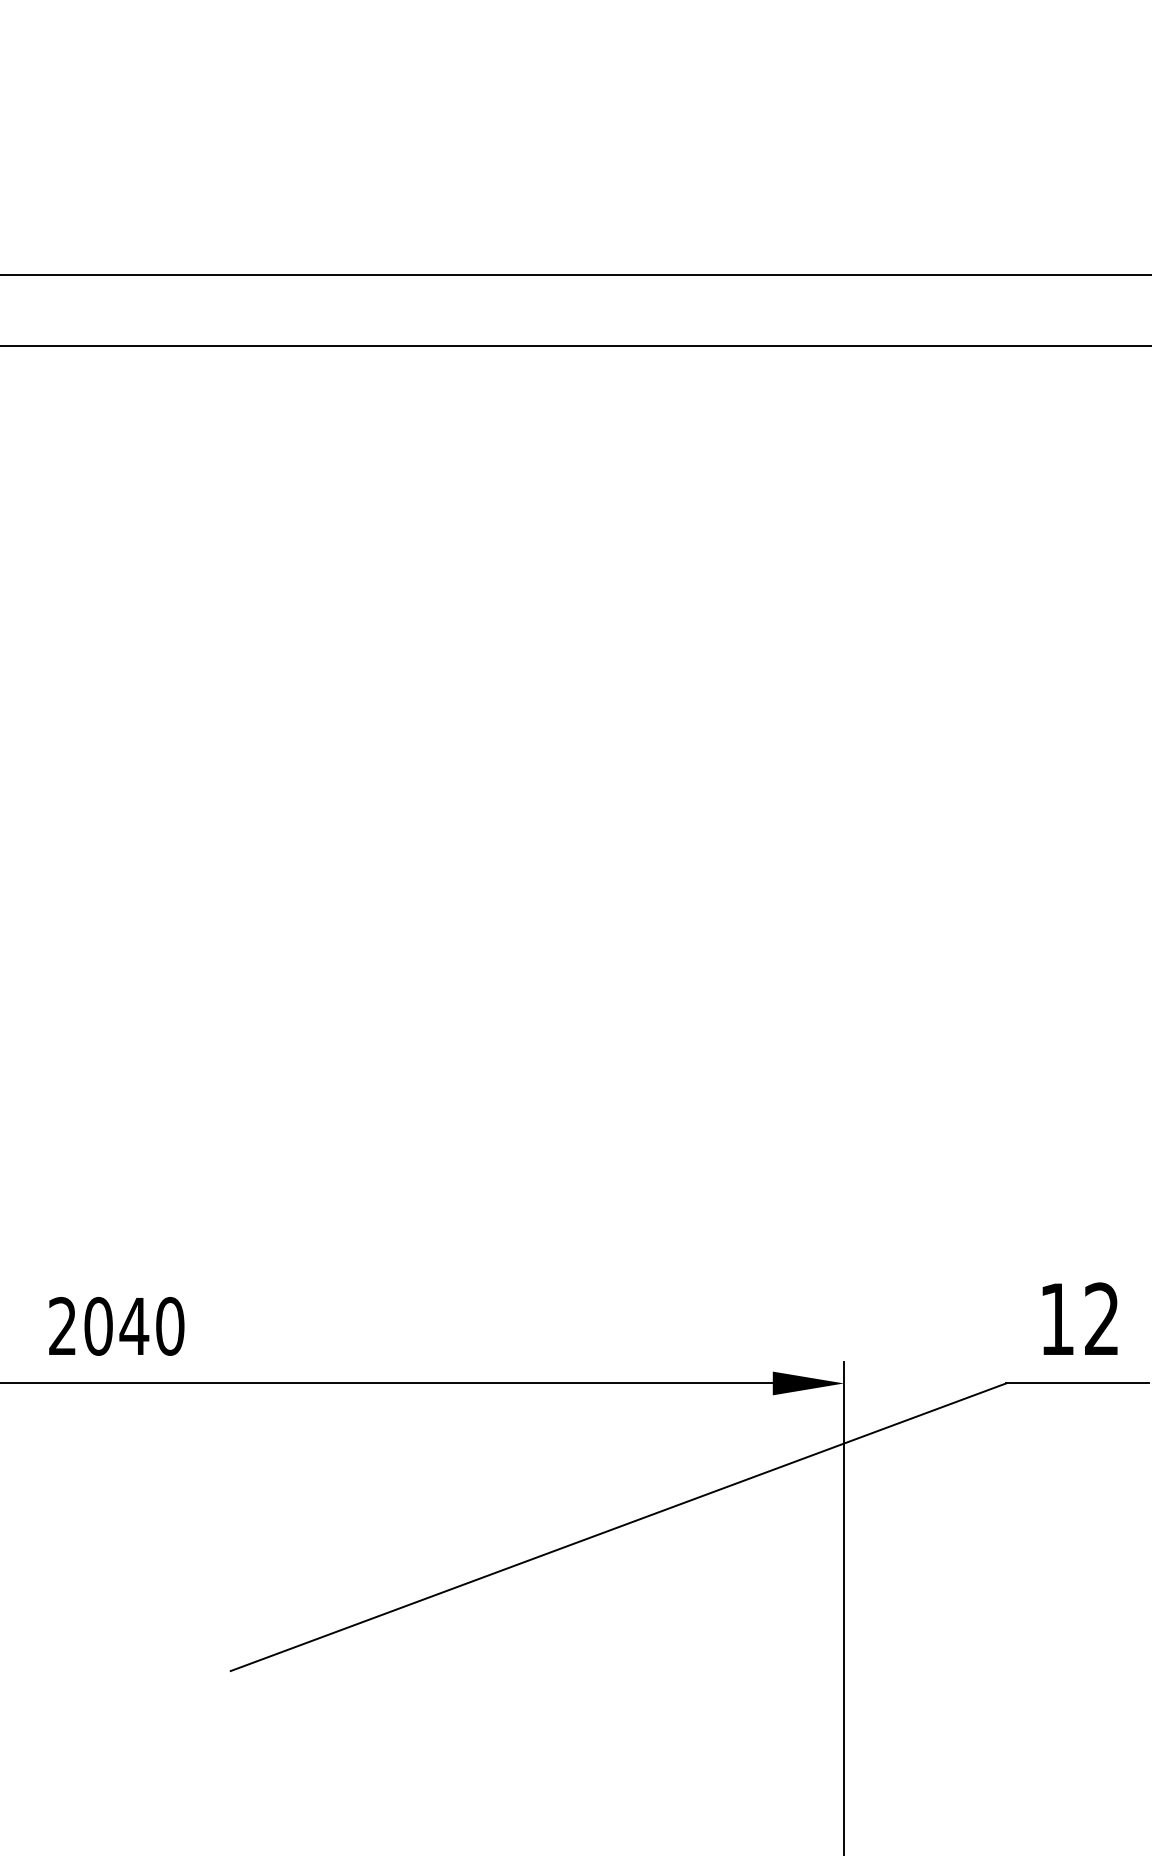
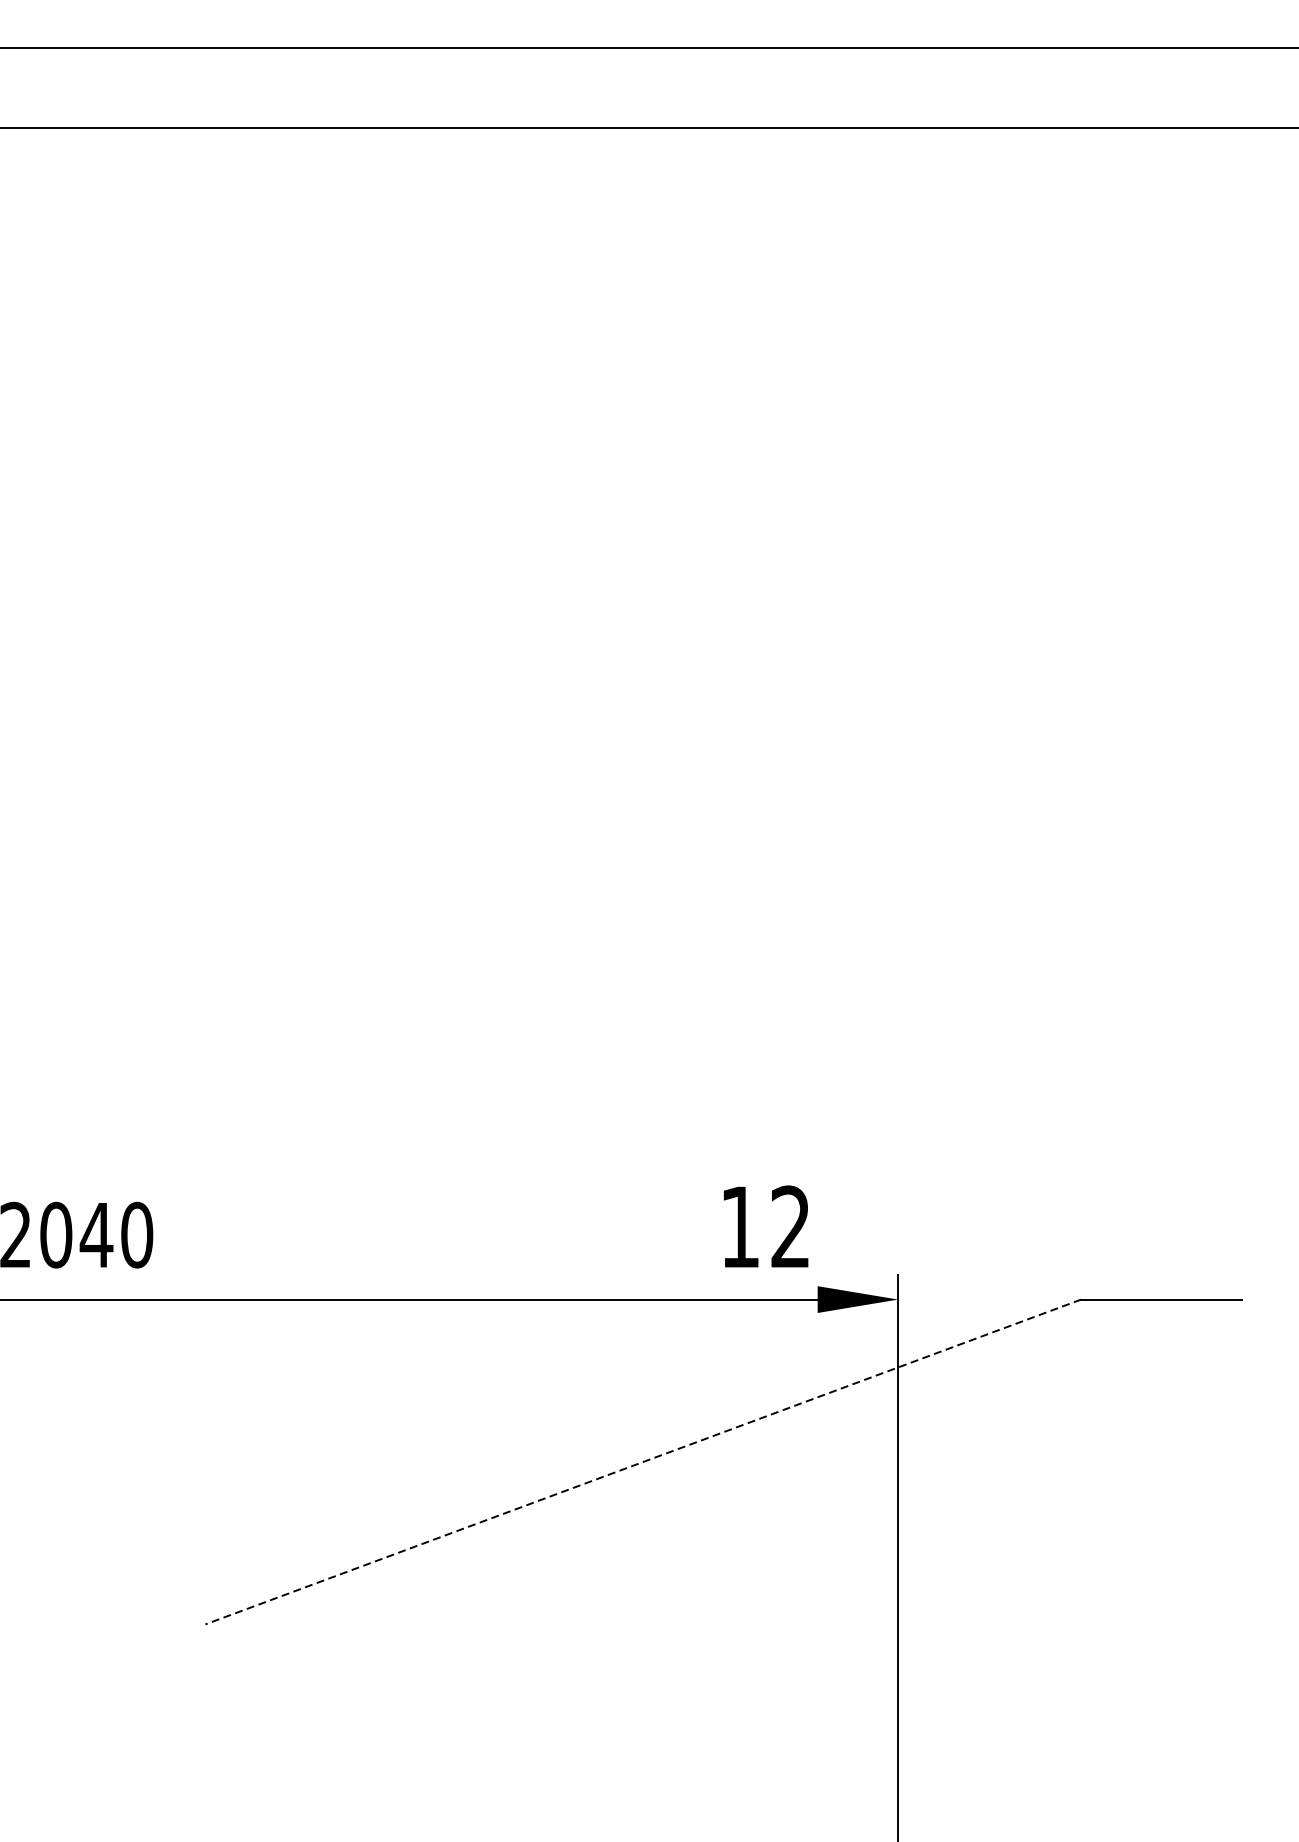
text: (1079, 1318) -> (765, 1226), moved
line: (618, 1527) -> (643, 1462), solid -> dashed

